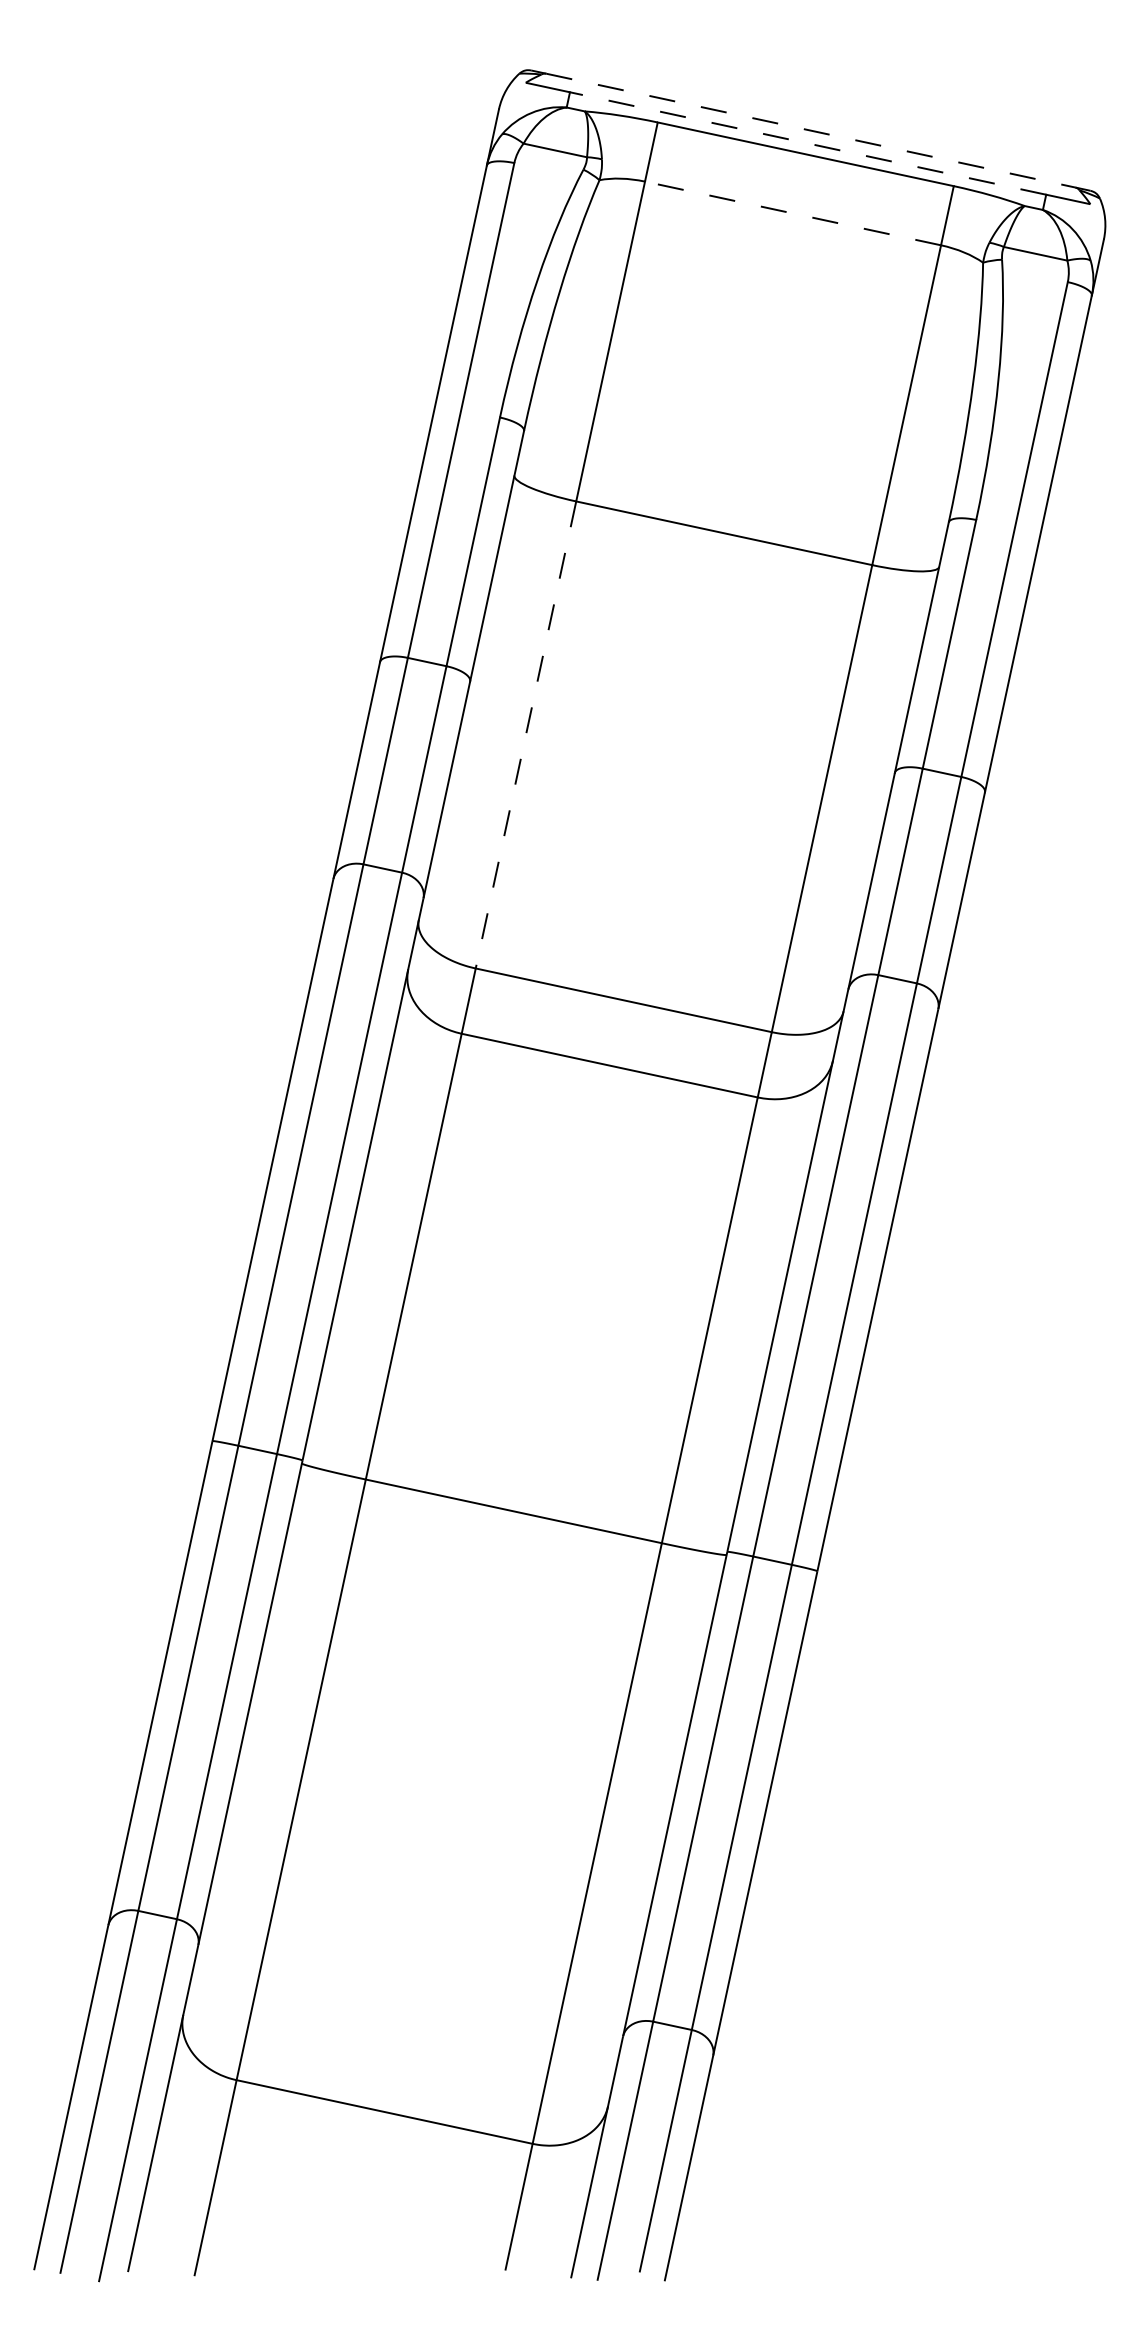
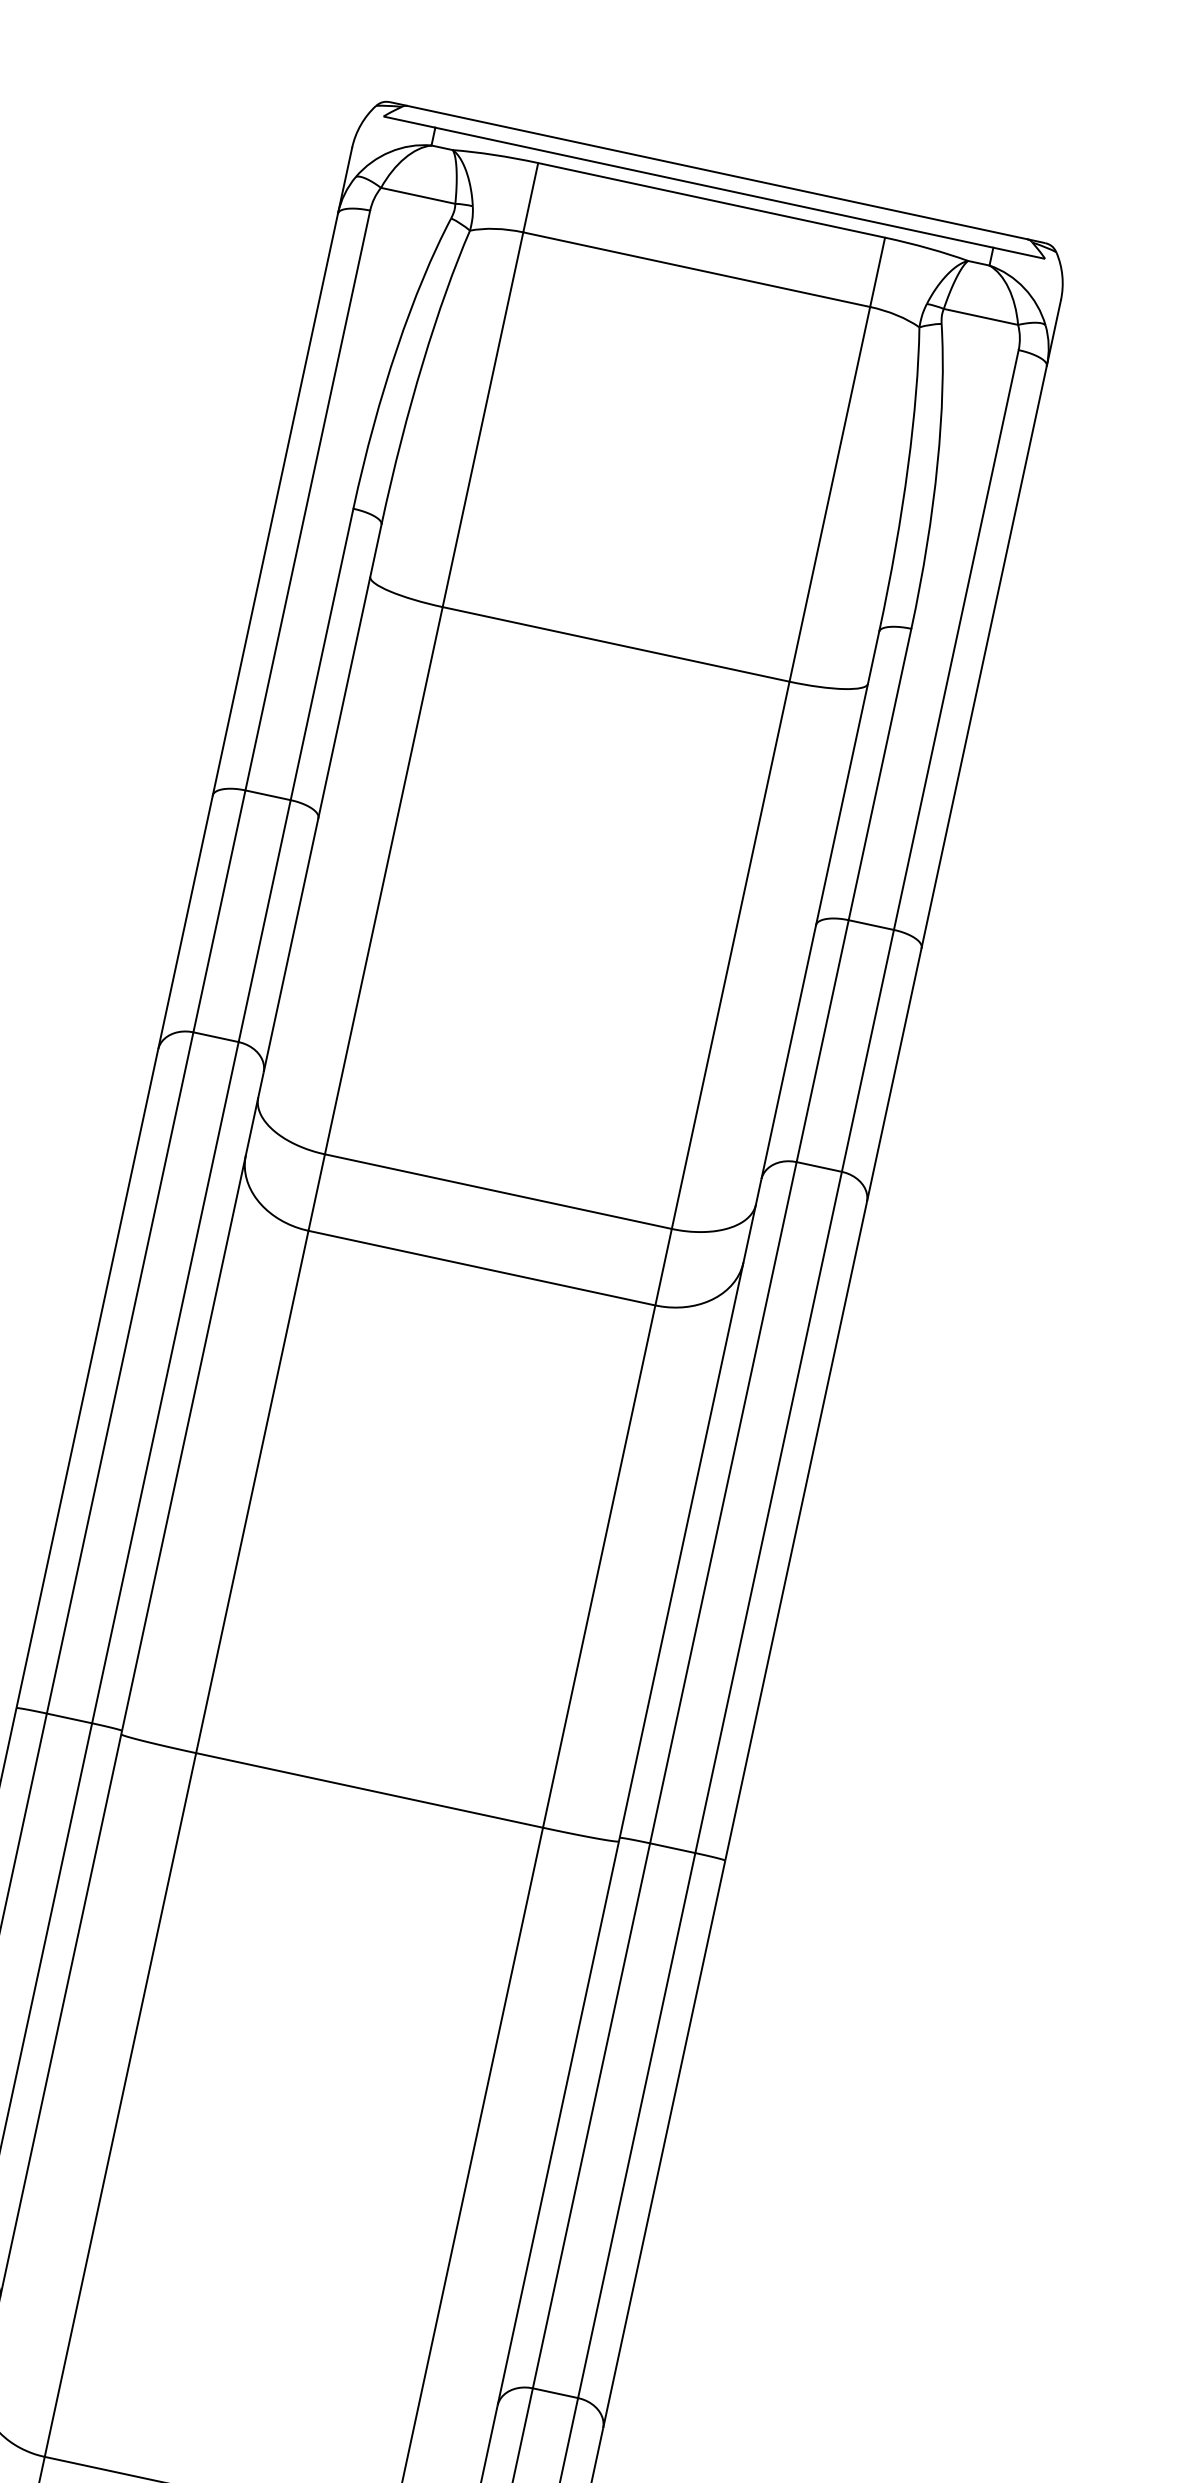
line: (811, 130) -> (718, 172), dashed -> solid
line: (808, 143) -> (714, 187), dashed -> solid
line: (792, 213) -> (696, 269), dashed -> solid
line: (526, 734) -> (384, 880), dashed -> solid

